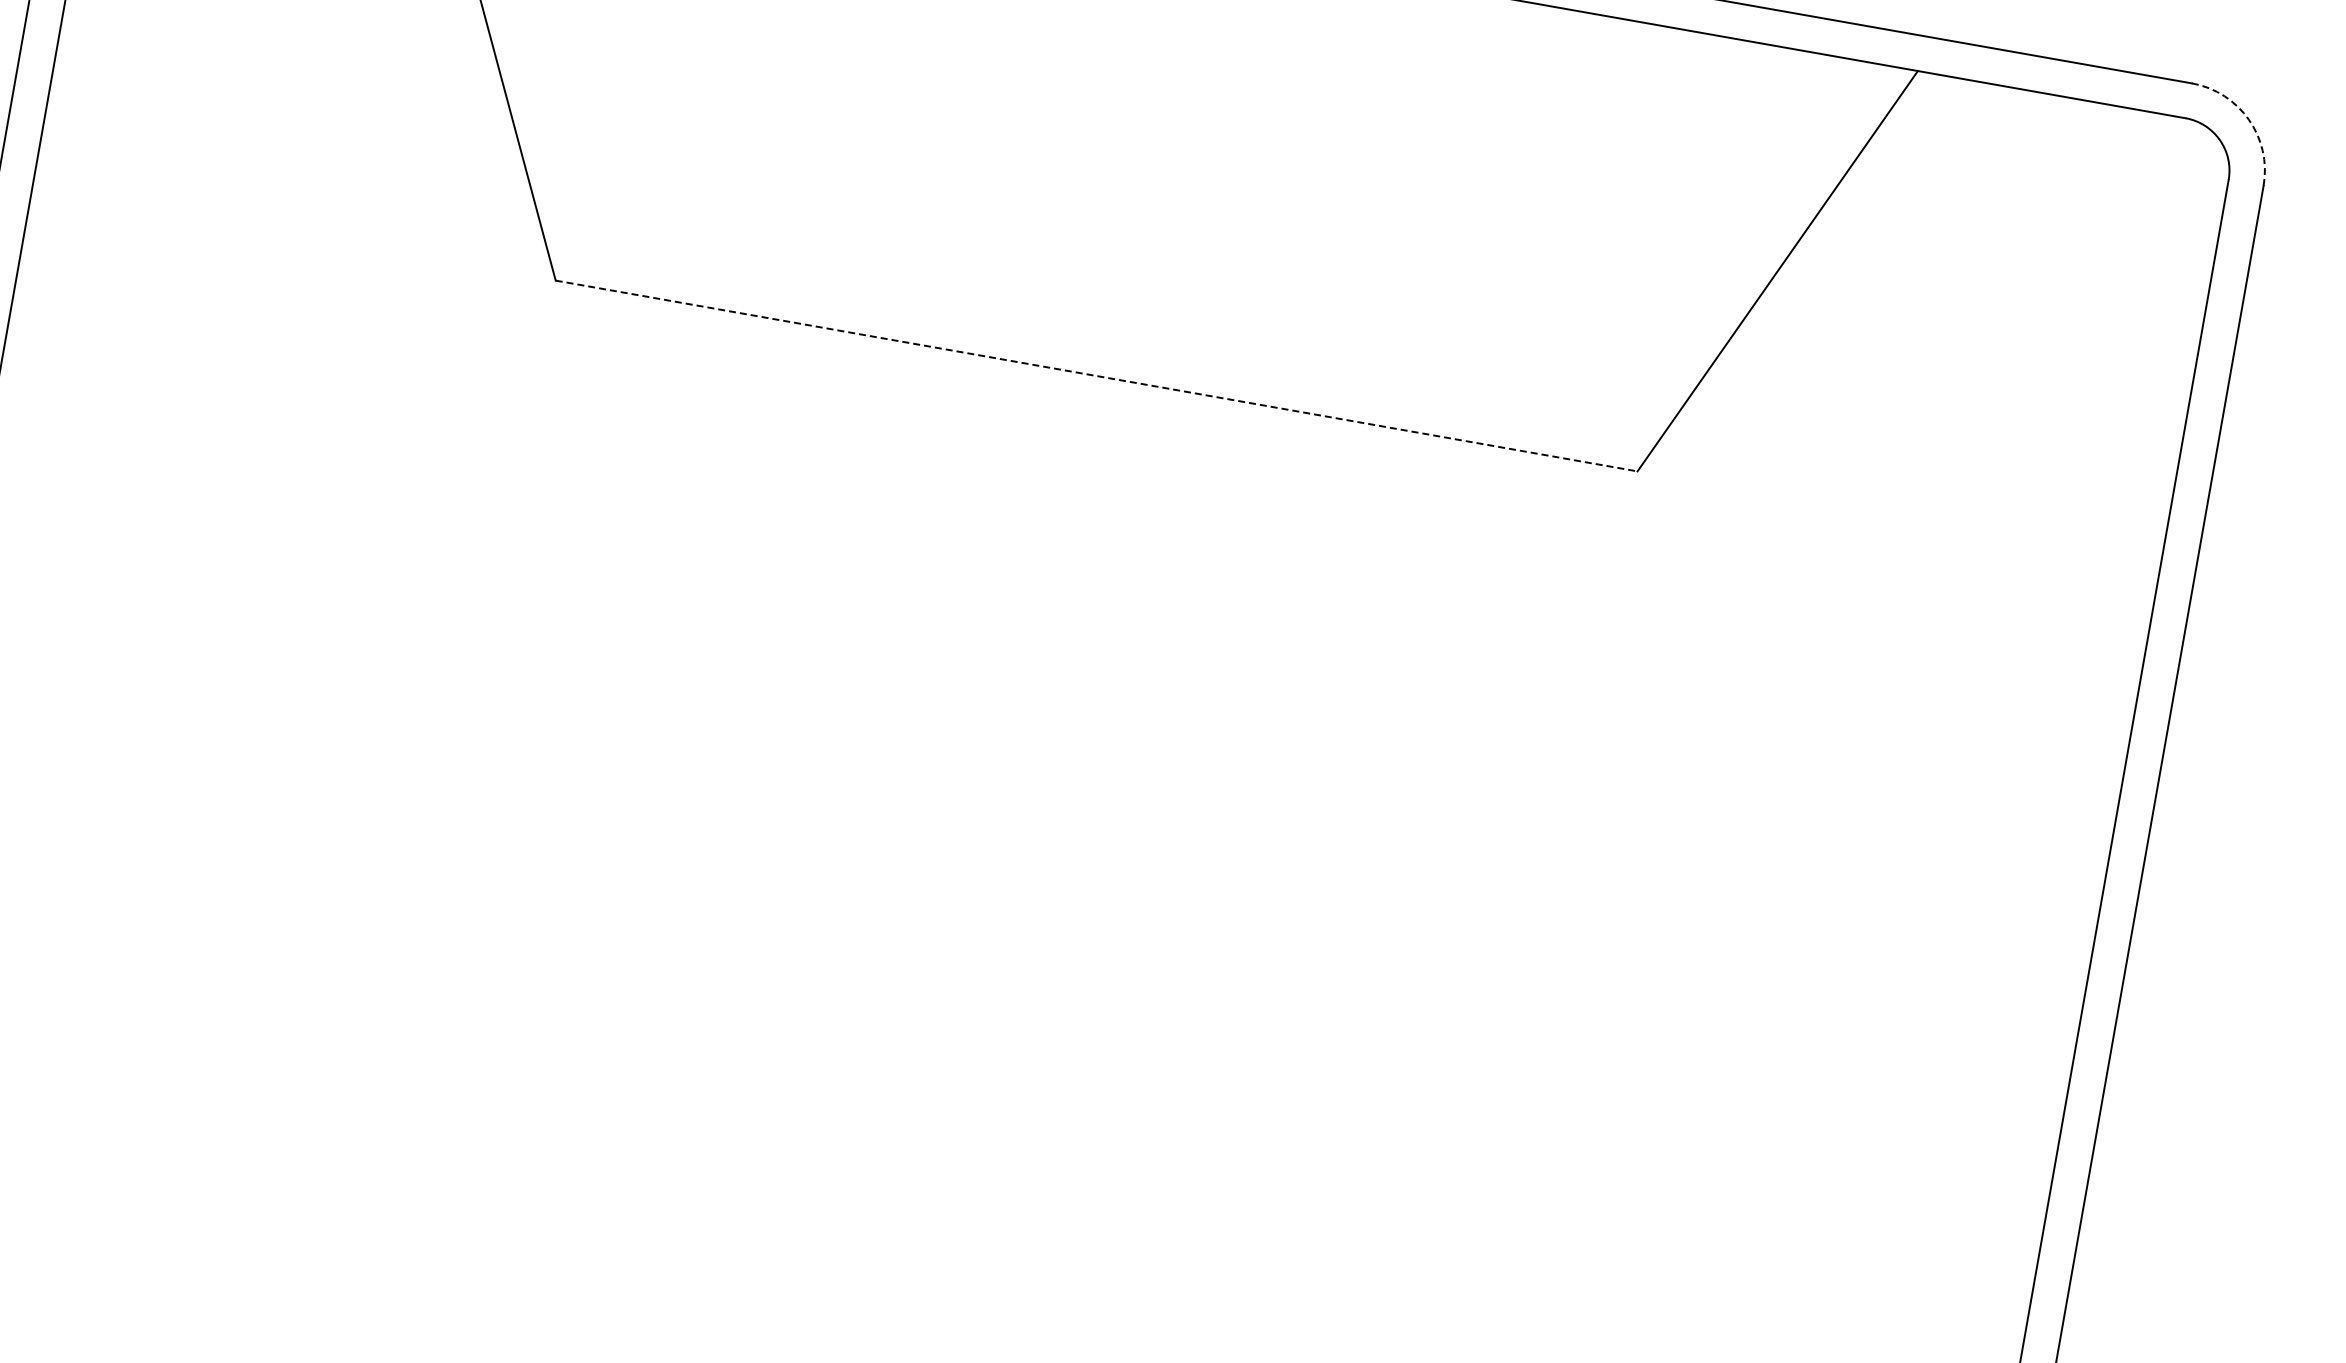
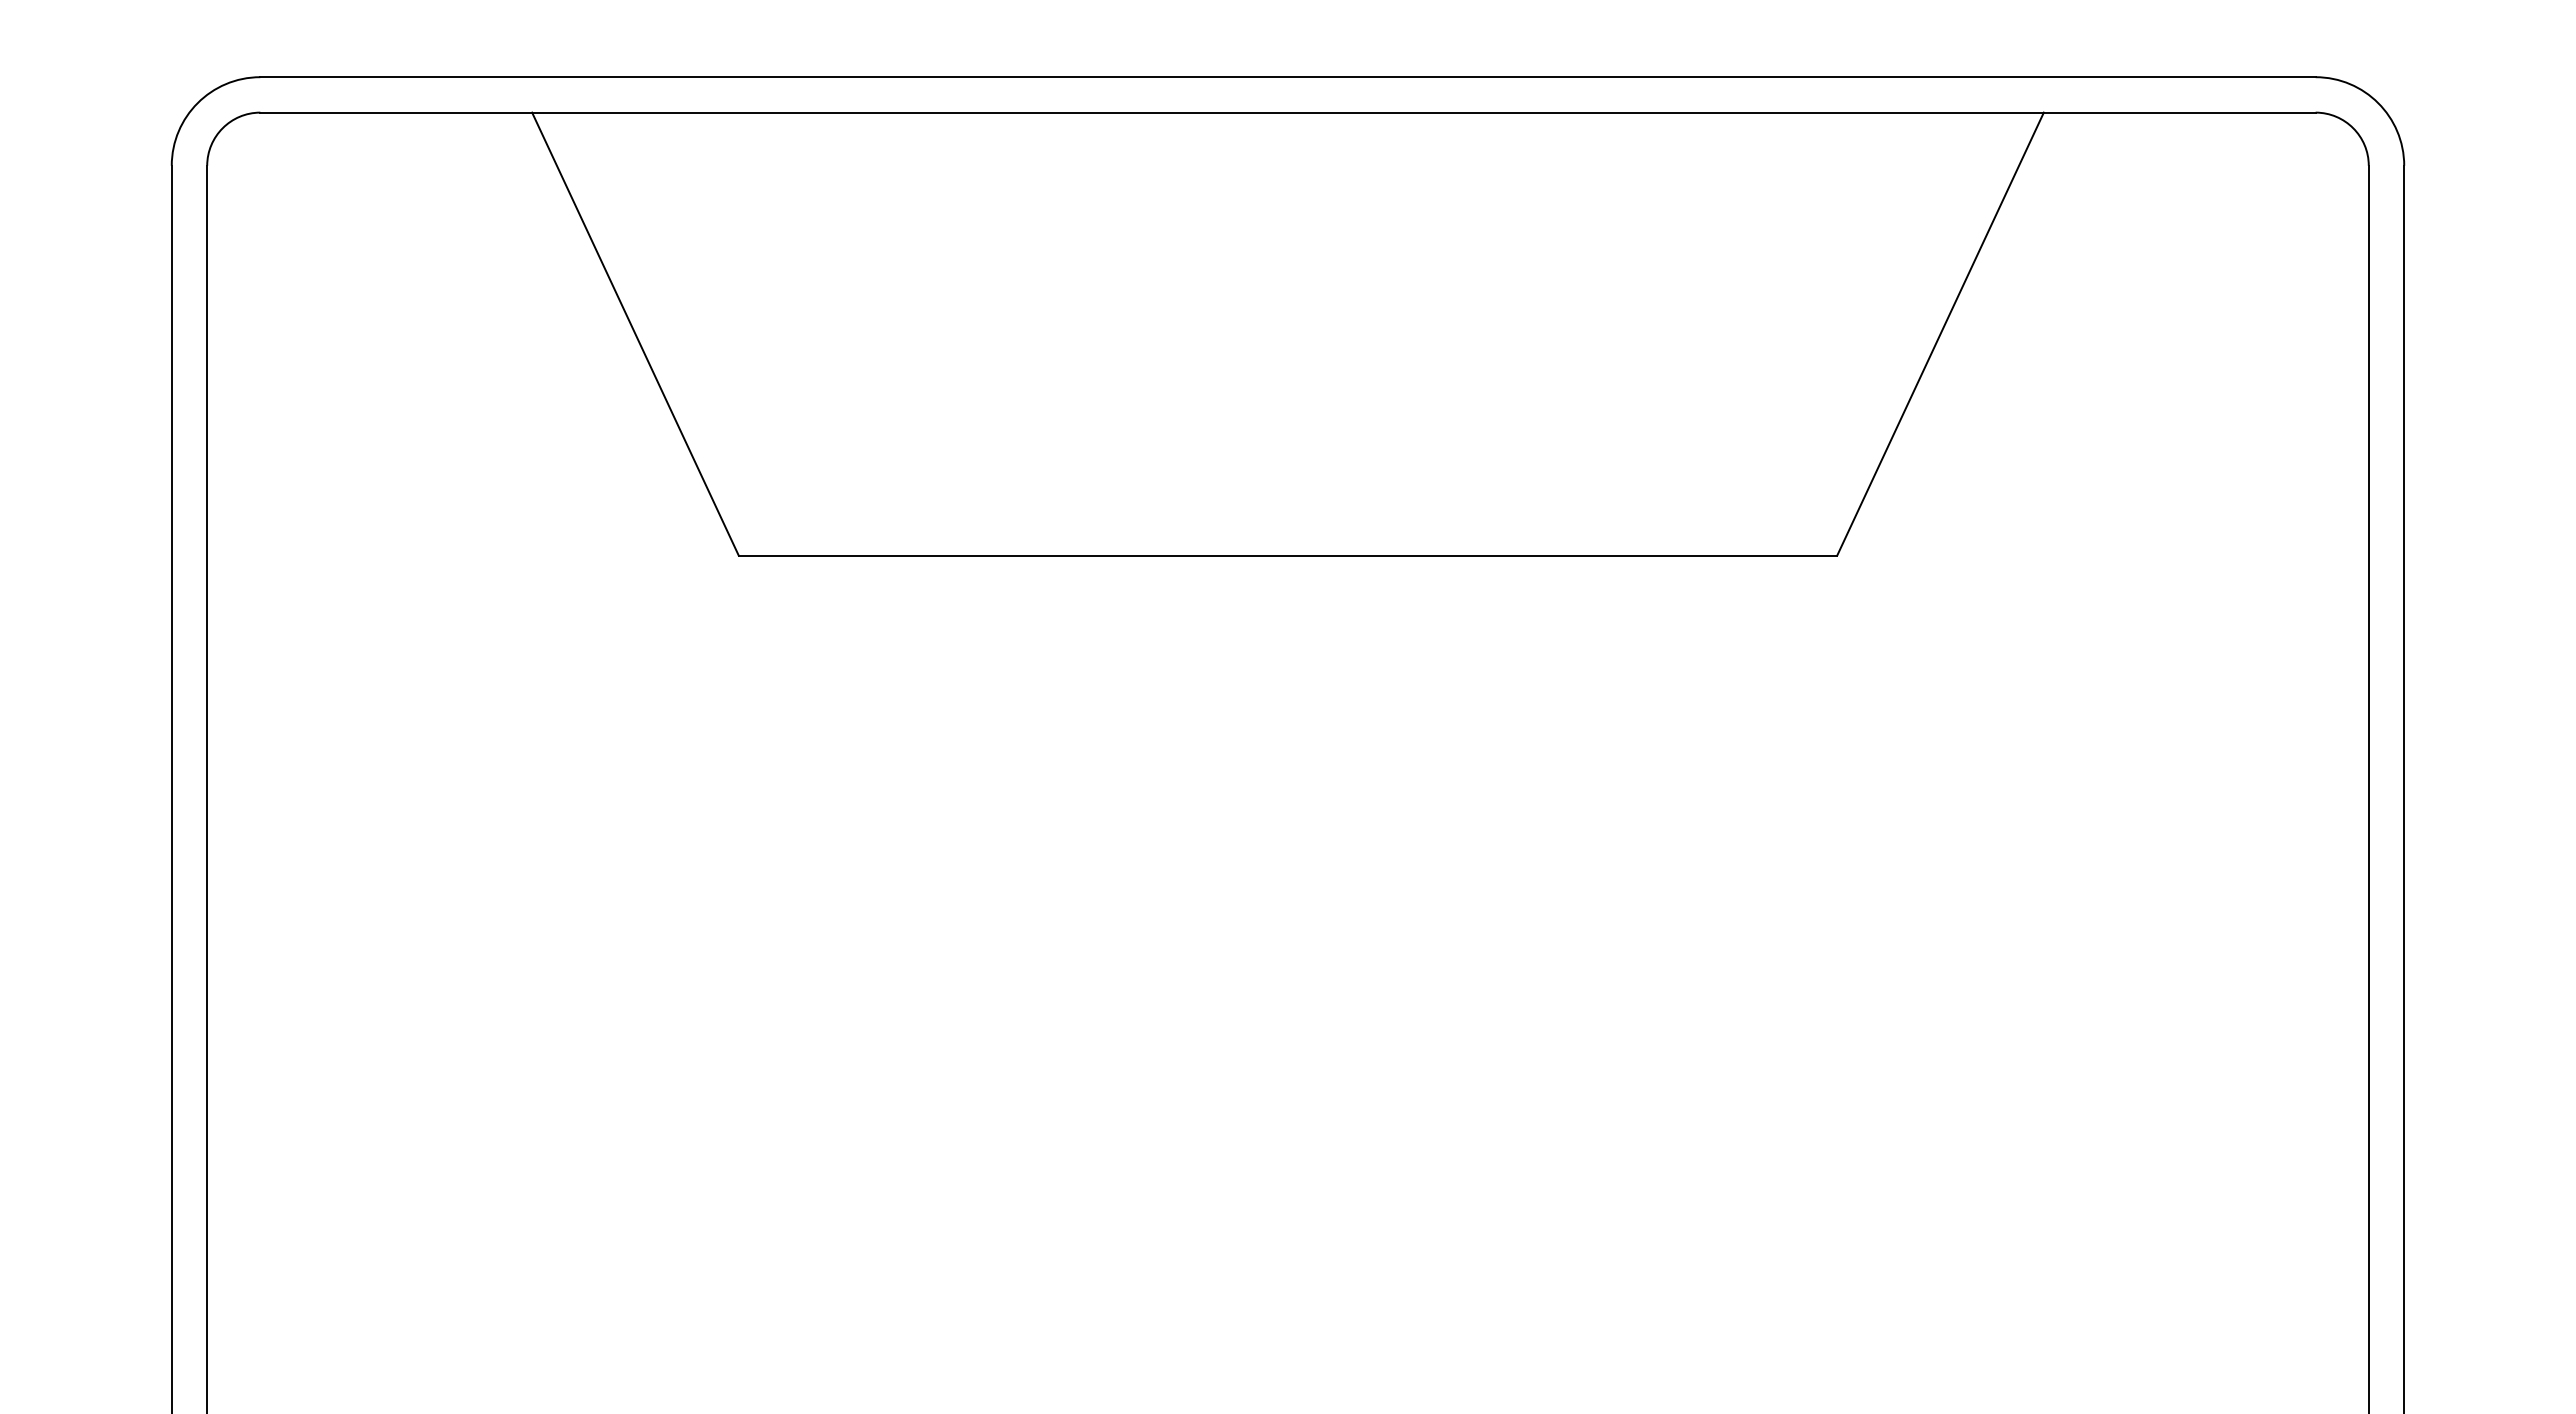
arc: (2249, 120) -> (2378, 103), dashed -> solid
line: (1097, 376) -> (1288, 555), dashed -> solid

